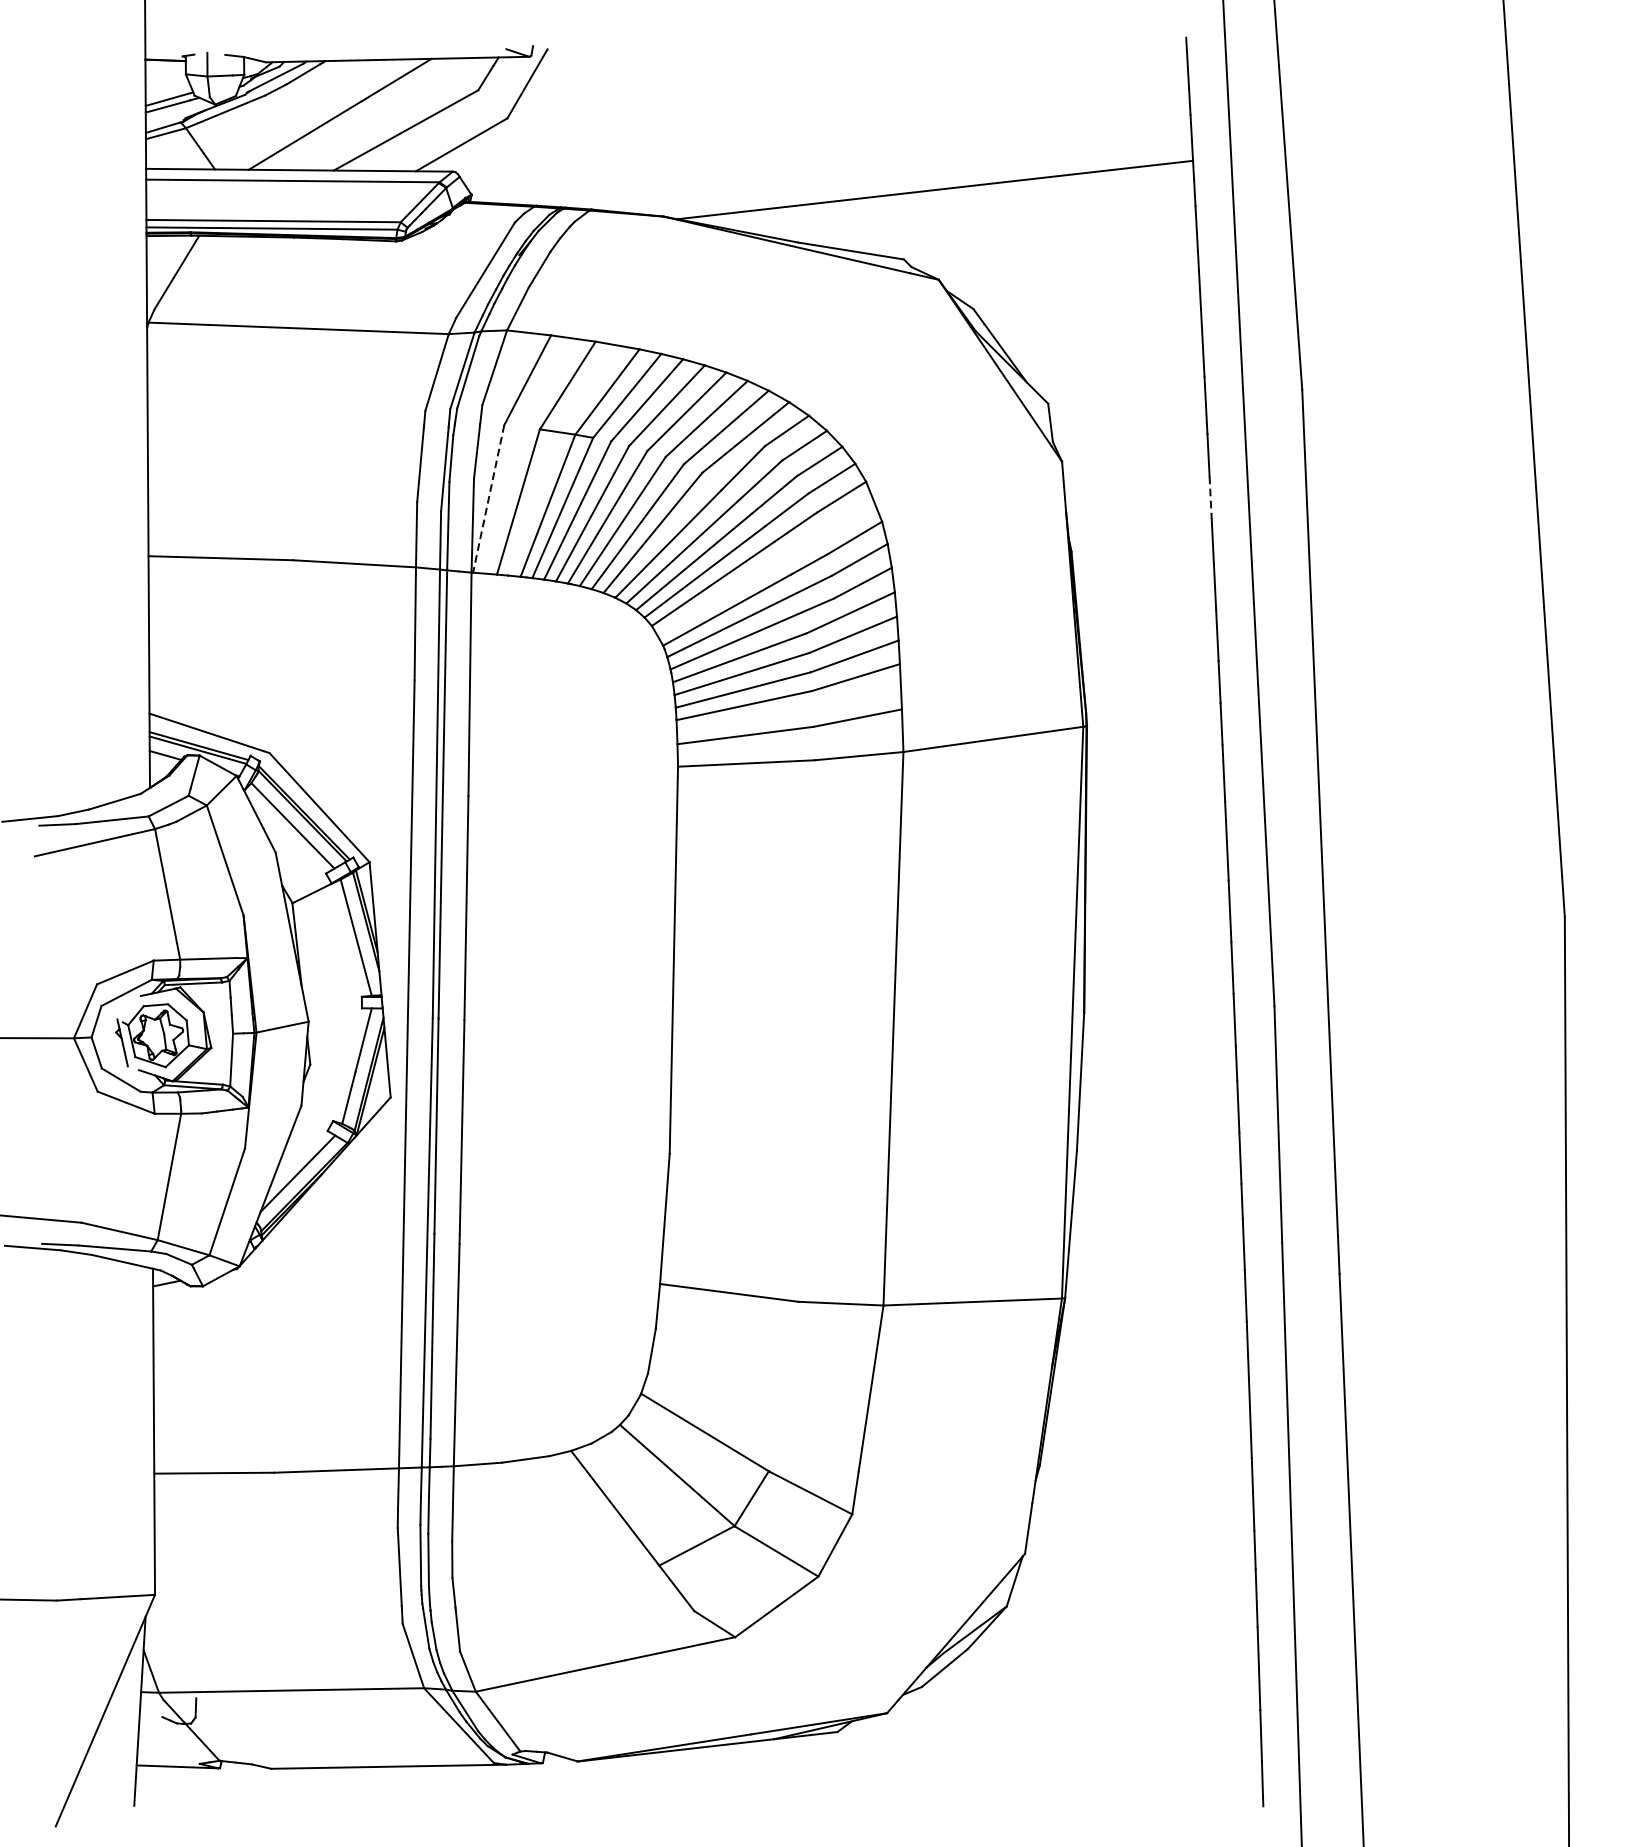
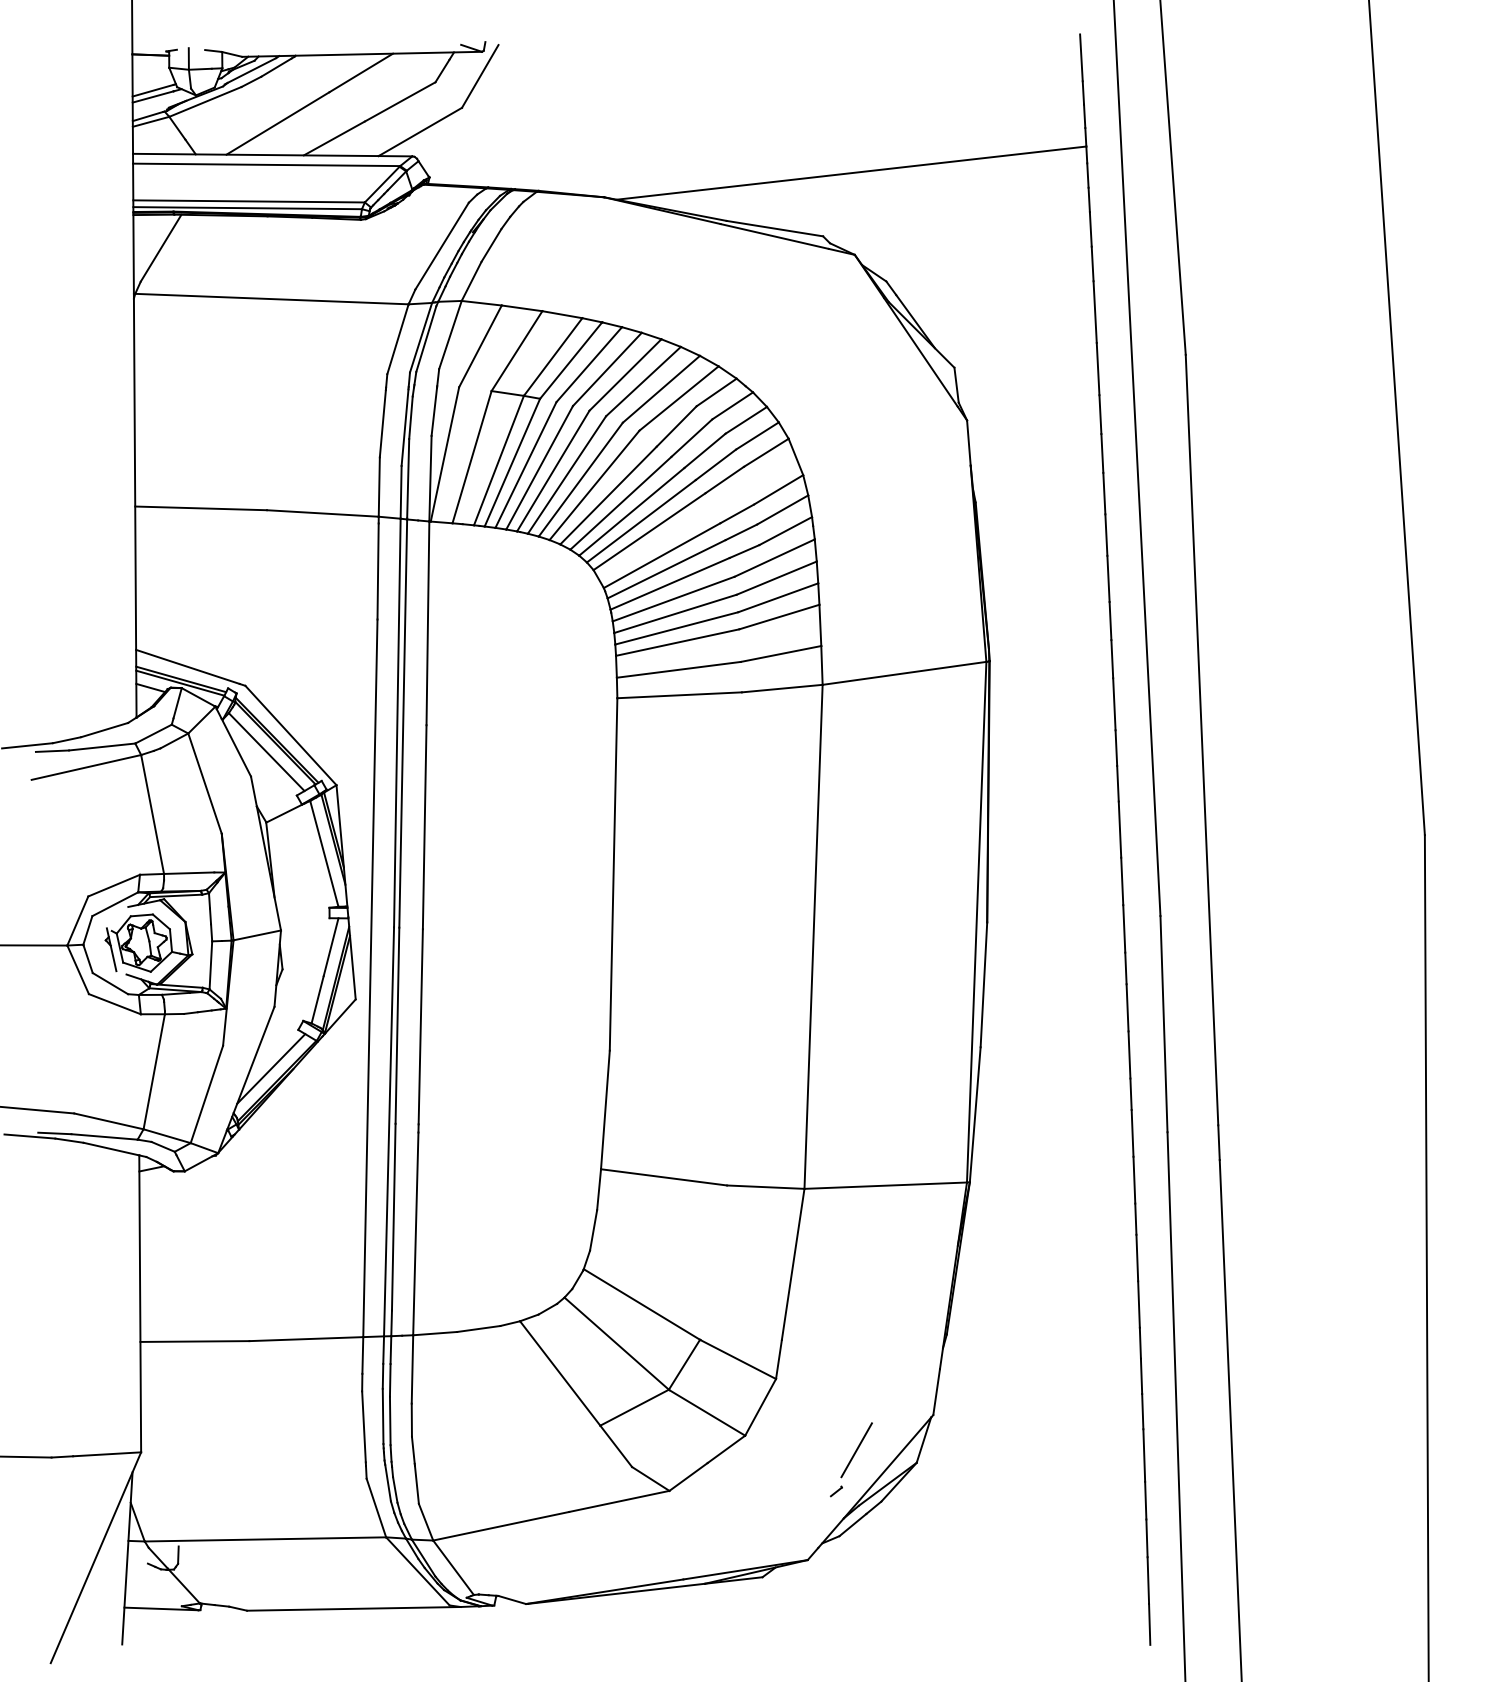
line: (1210, 497) -> (1102, 453), dashed -> solid
line: (488, 499) -> (444, 454), dashed -> solid
part: (935, 1602) -> (851, 1459), added

